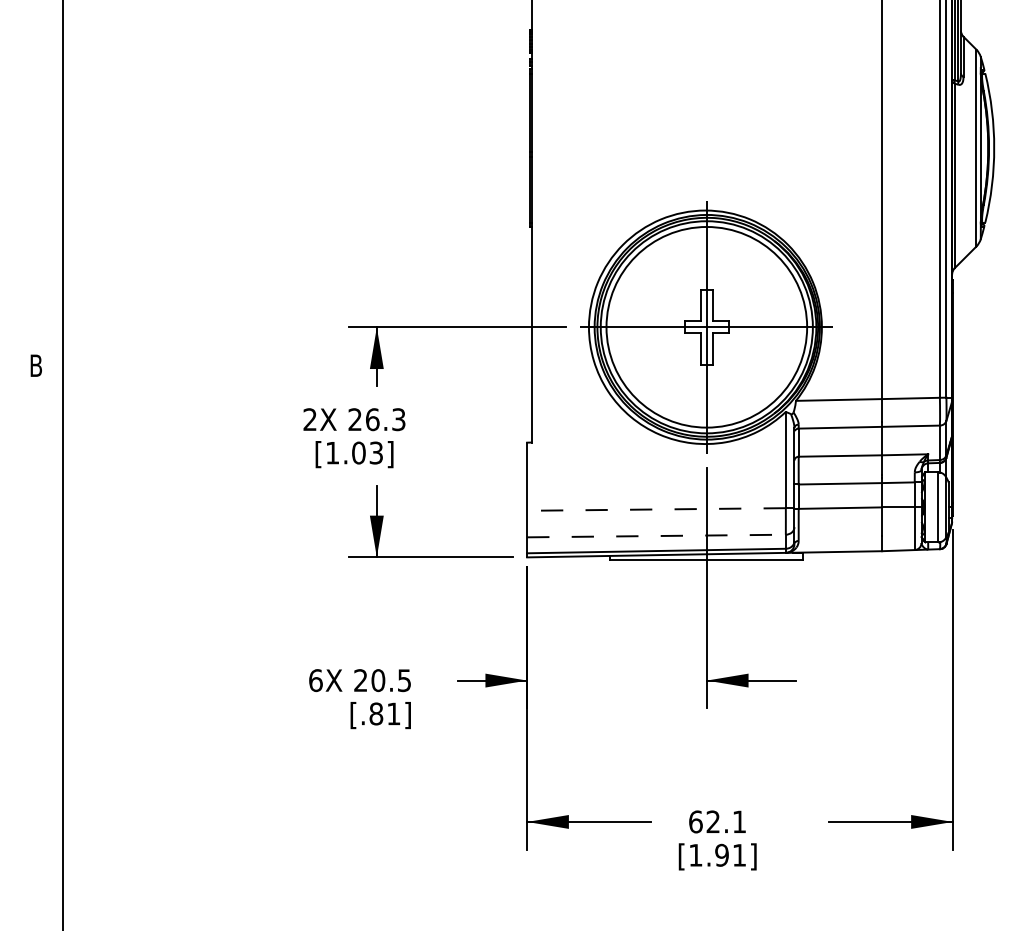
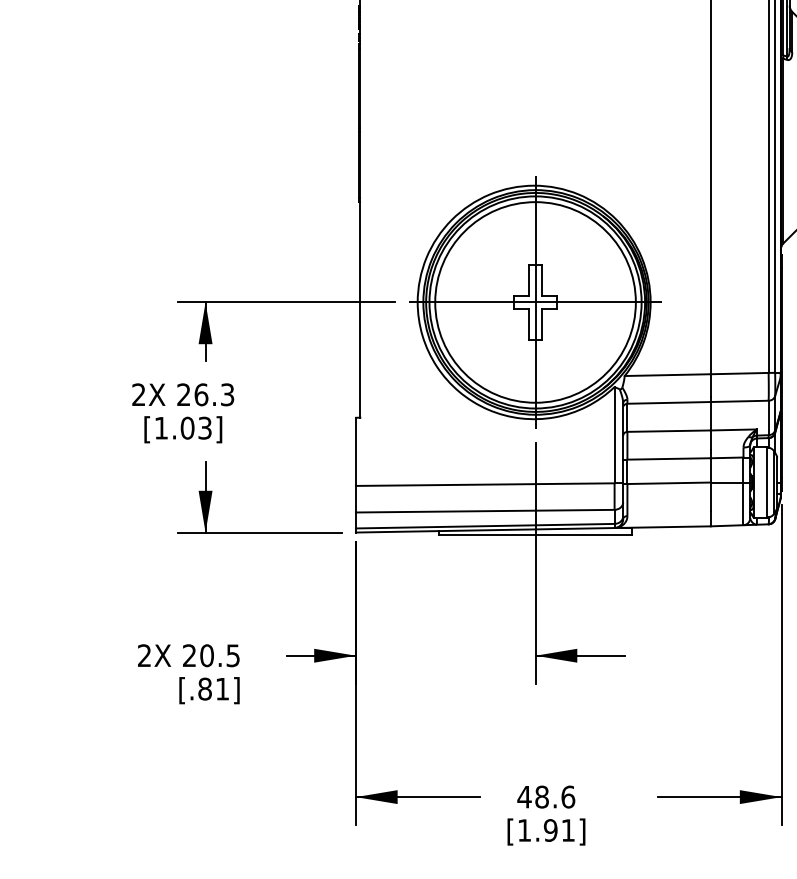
line: (656, 509) -> (485, 484), dashed -> solid
line: (657, 536) -> (486, 511), dashed -> solid
text: (315, 680) -> (144, 655), 6X -> 2X
text: (717, 821) -> (546, 796), 62.1 -> 48.6

